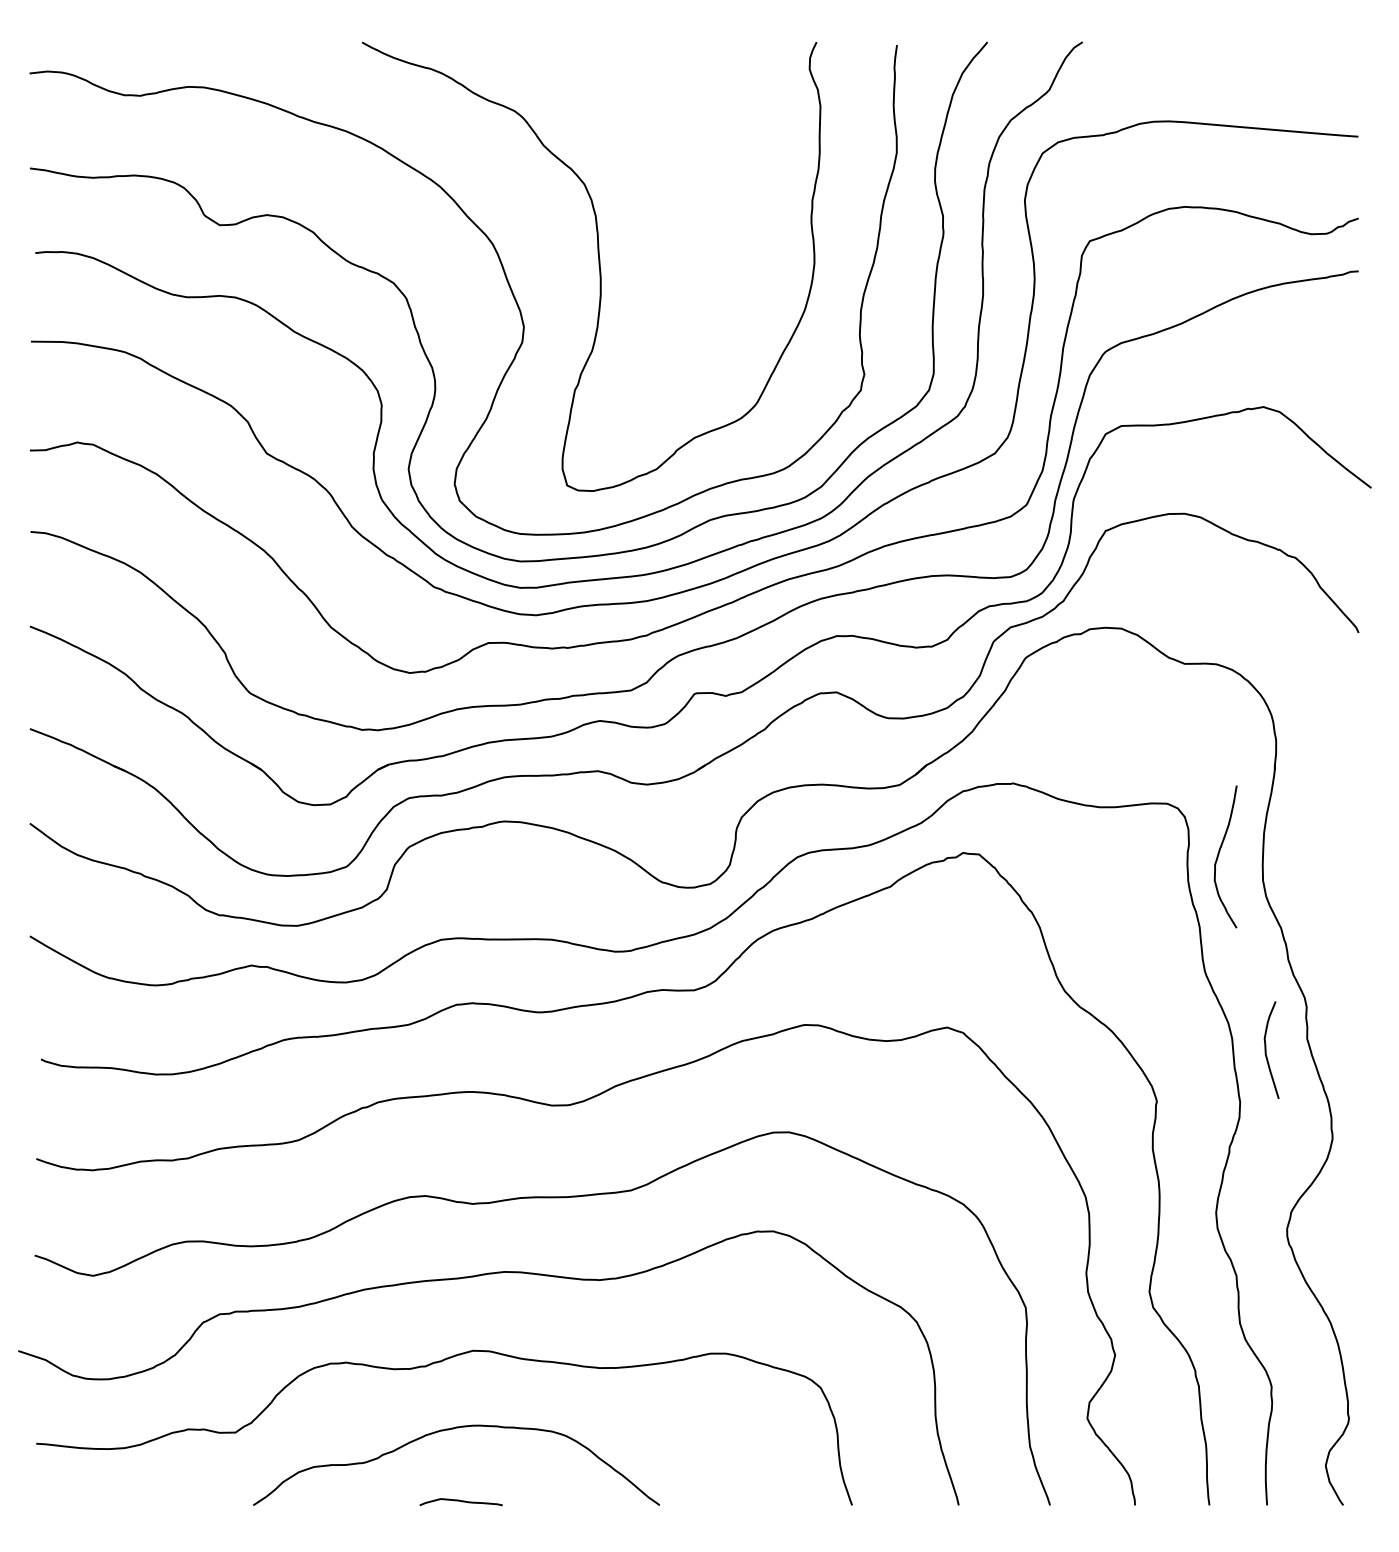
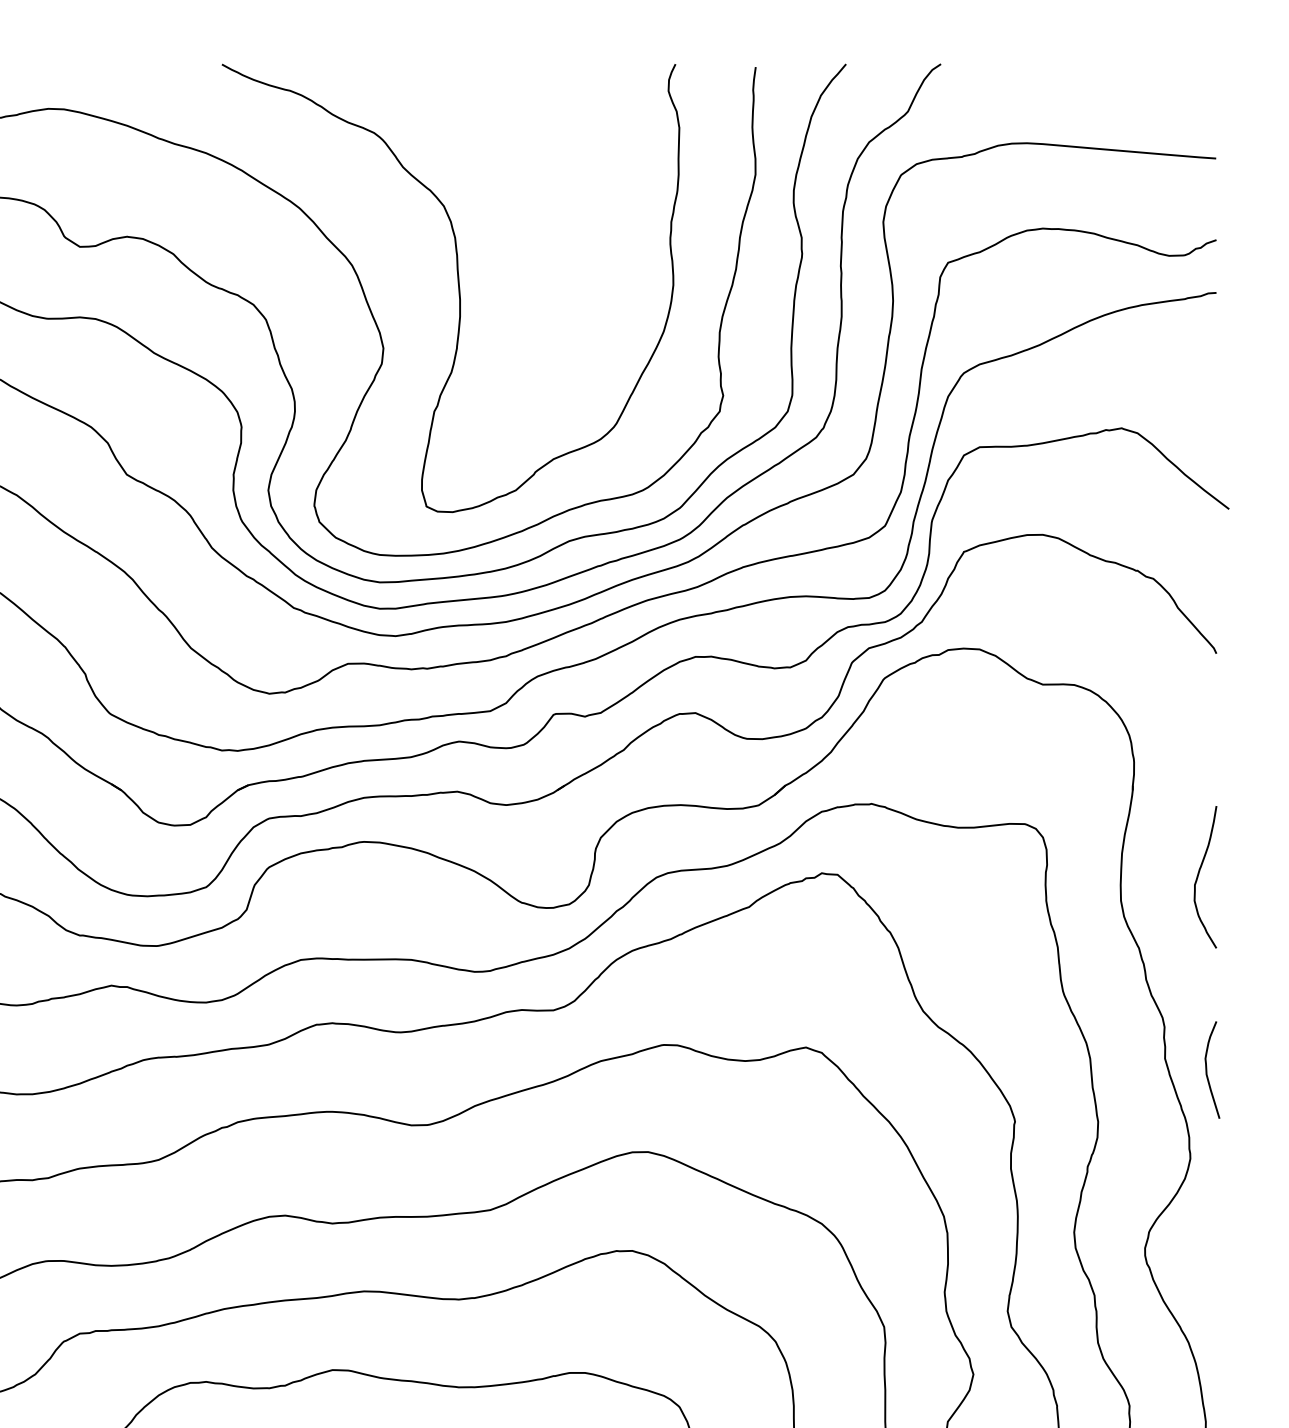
curve: (1219, 854) -> (1199, 874), moved
curve: (1266, 1049) -> (1207, 1069), moved

